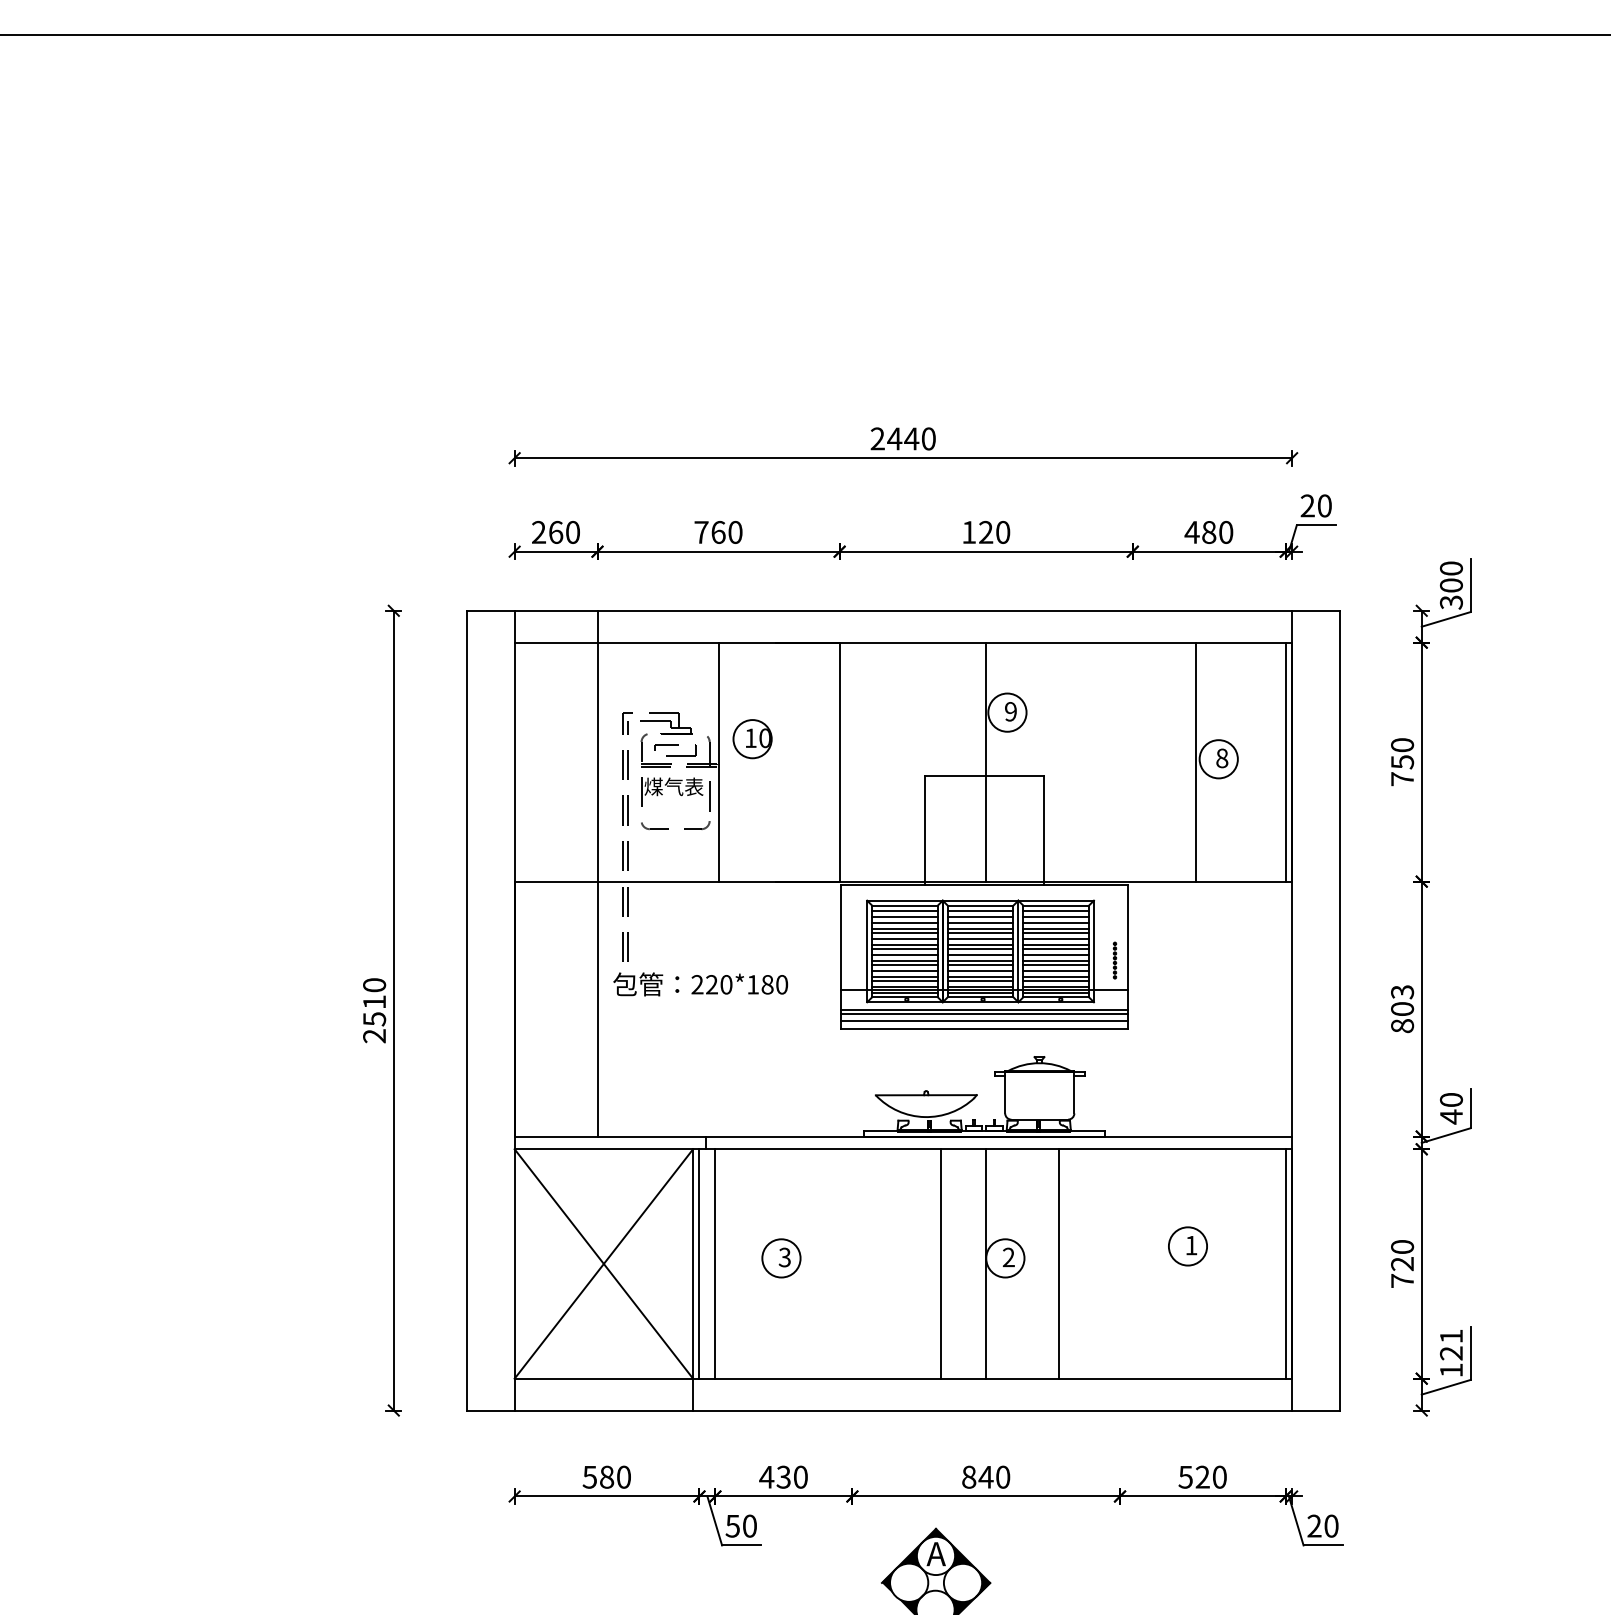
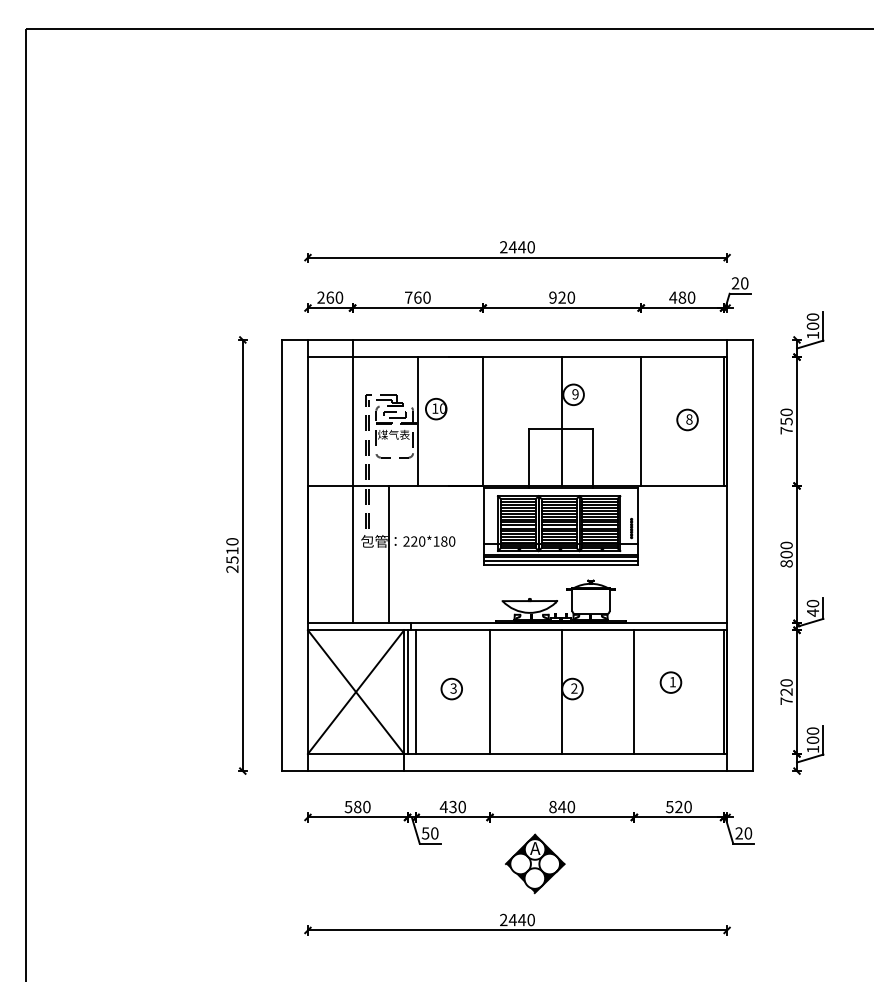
text: (968, 532) -> (552, 297), 120 -> 920
text: (1450, 602) -> (812, 335), 300 -> 100
line: (1196, 762) -> (641, 421), moved
text: (1402, 992) -> (786, 545), 803 -> 800
line: (664, 1008) -> (388, 554), added
line: (942, 1262) -> (490, 691), moved
line: (1059, 1262) -> (634, 691), moved
text: (1450, 1344) -> (812, 735), 121 -> 100

